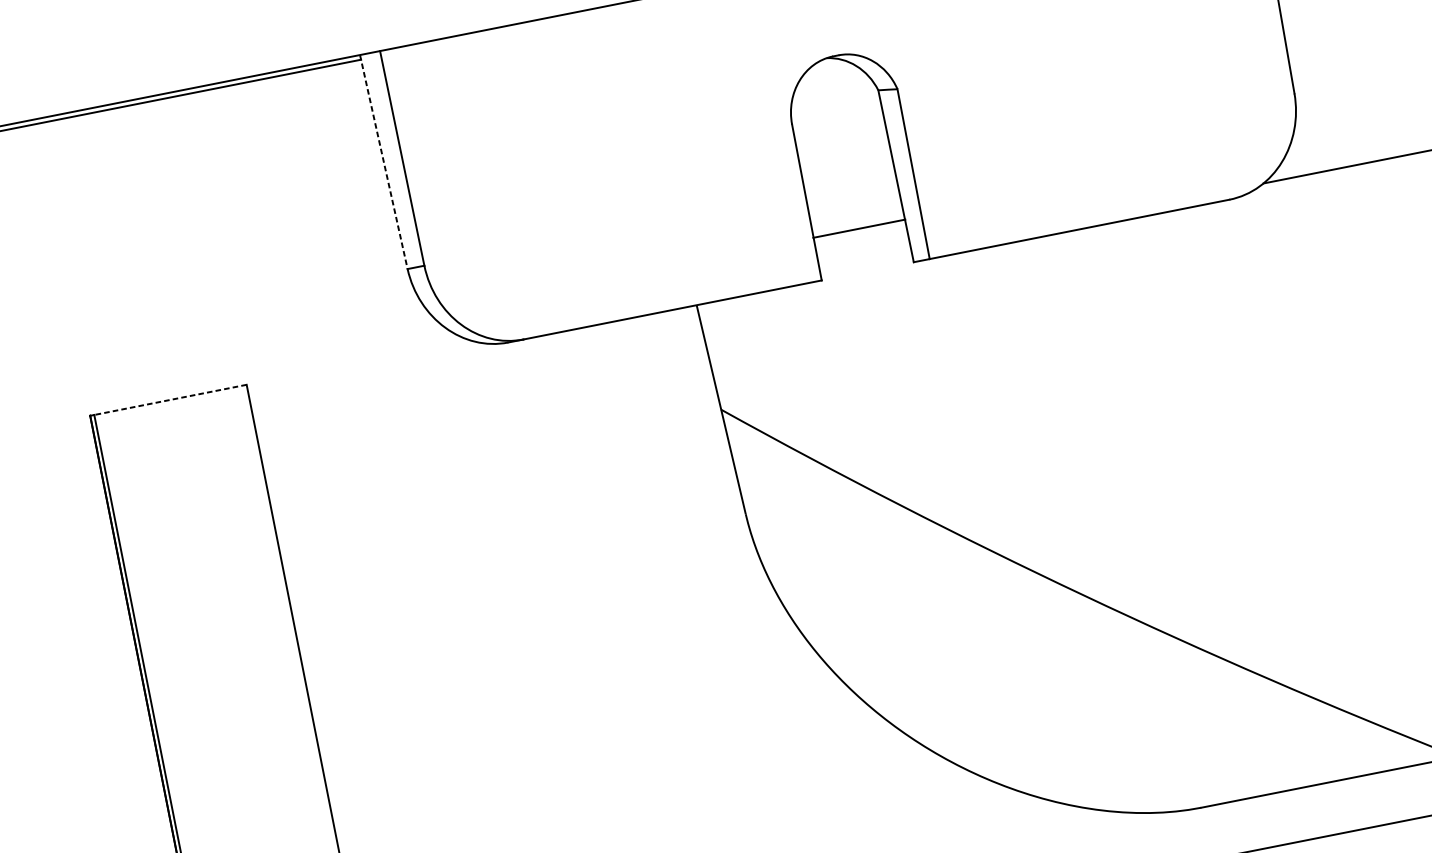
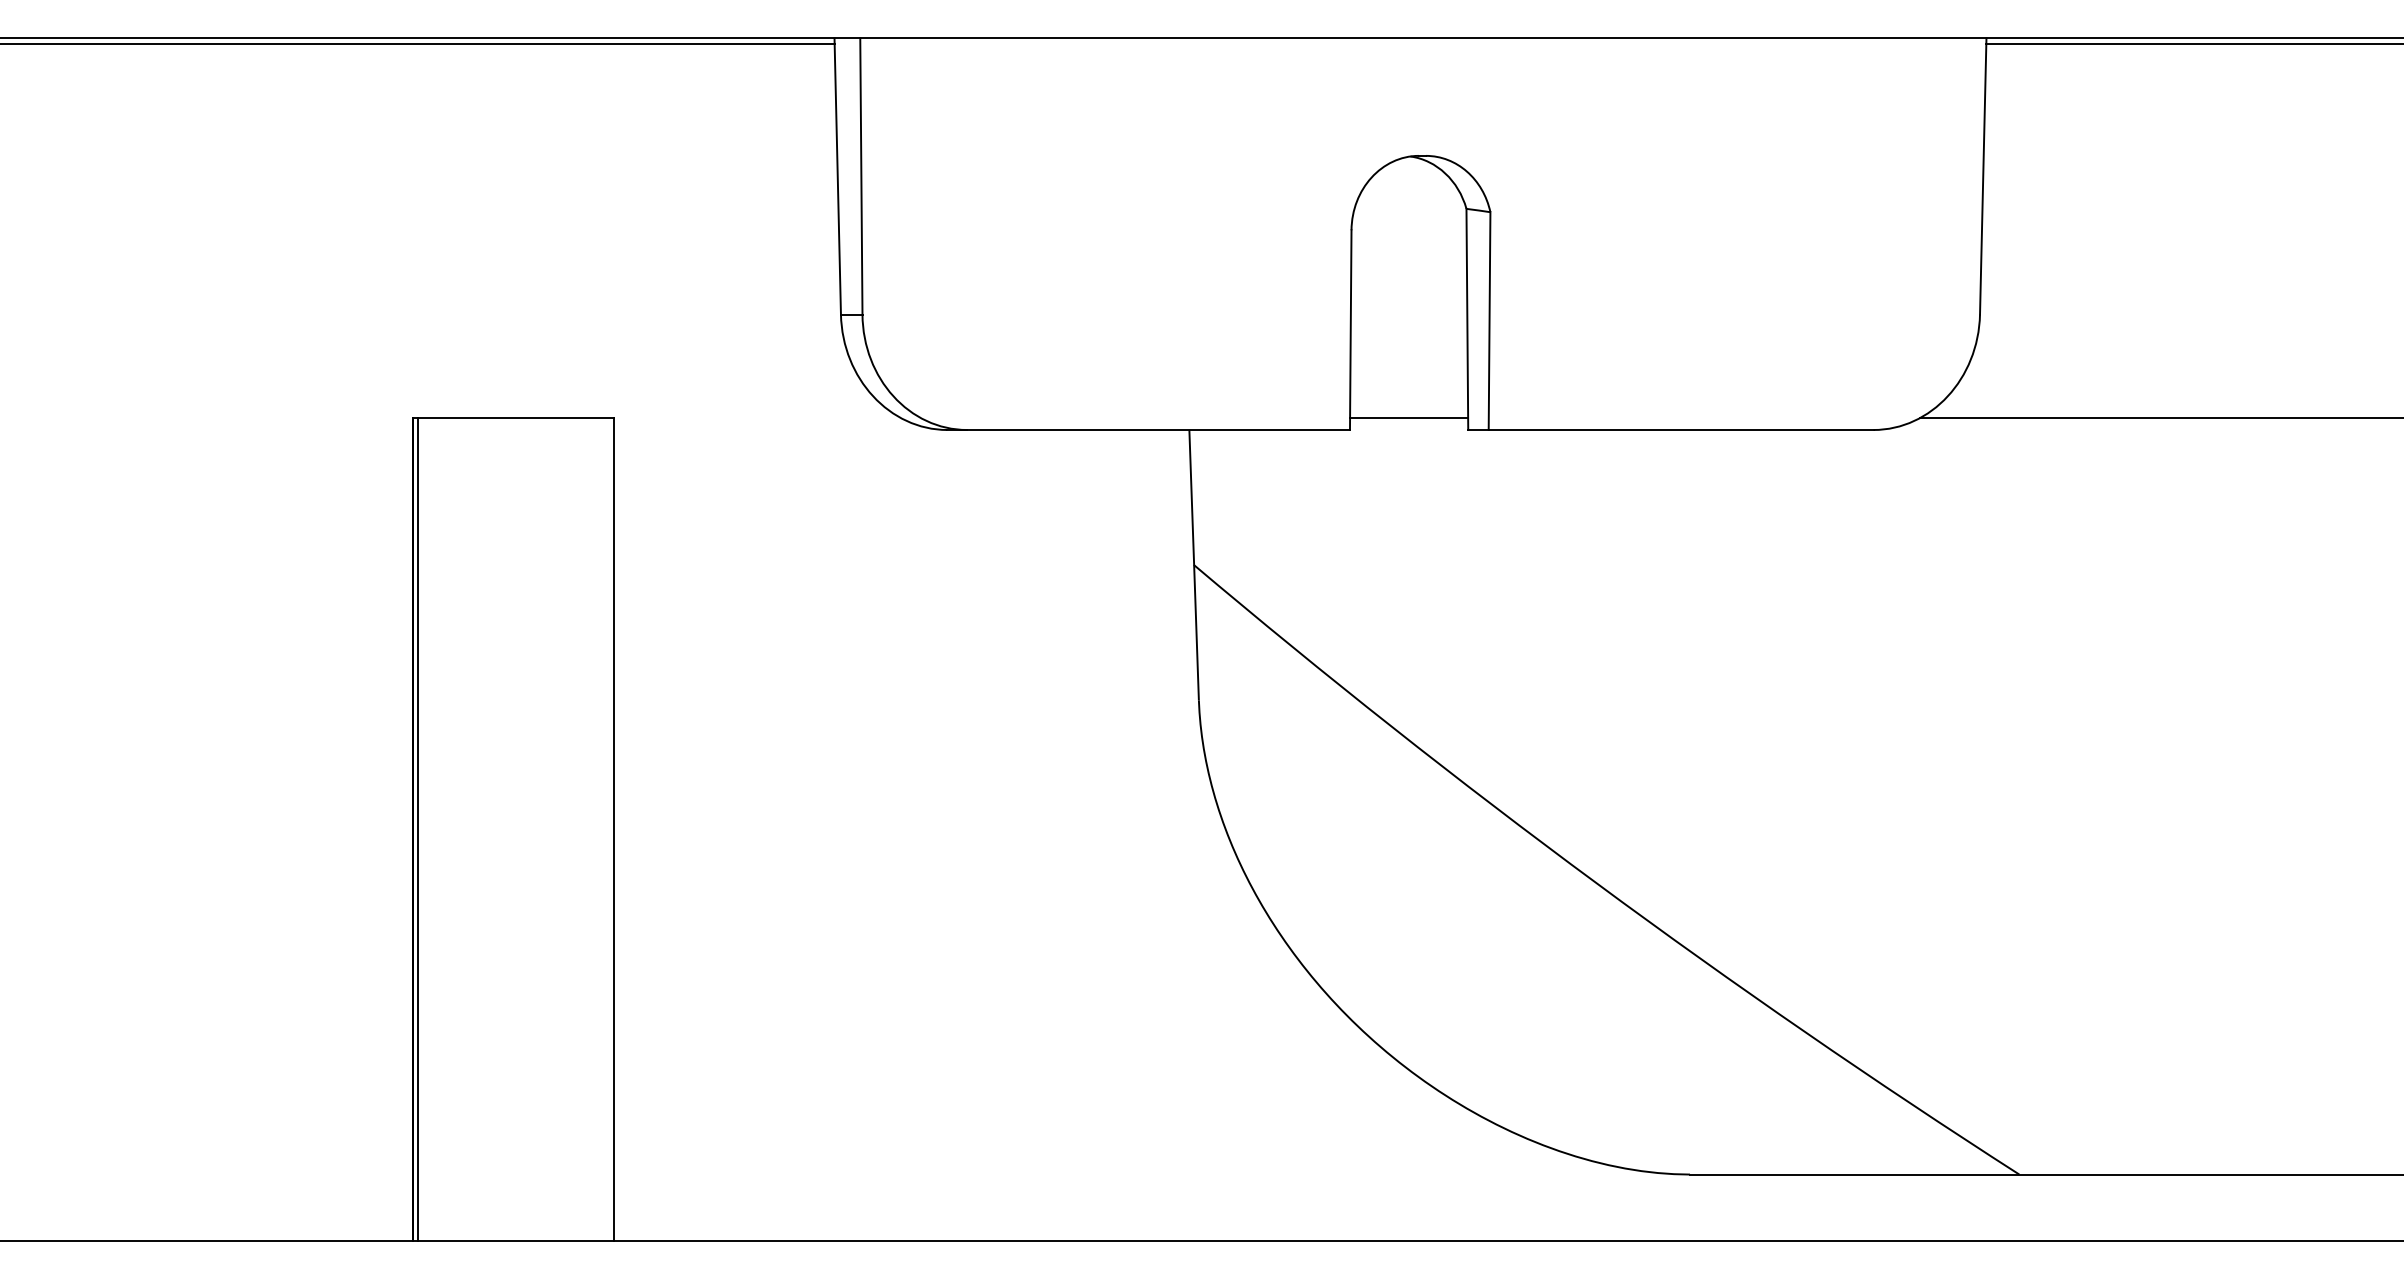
line: (383, 162) -> (837, 176), dashed -> solid
line: (859, 228) -> (1409, 418), moved
line: (170, 400) -> (515, 418), dashed -> solid

